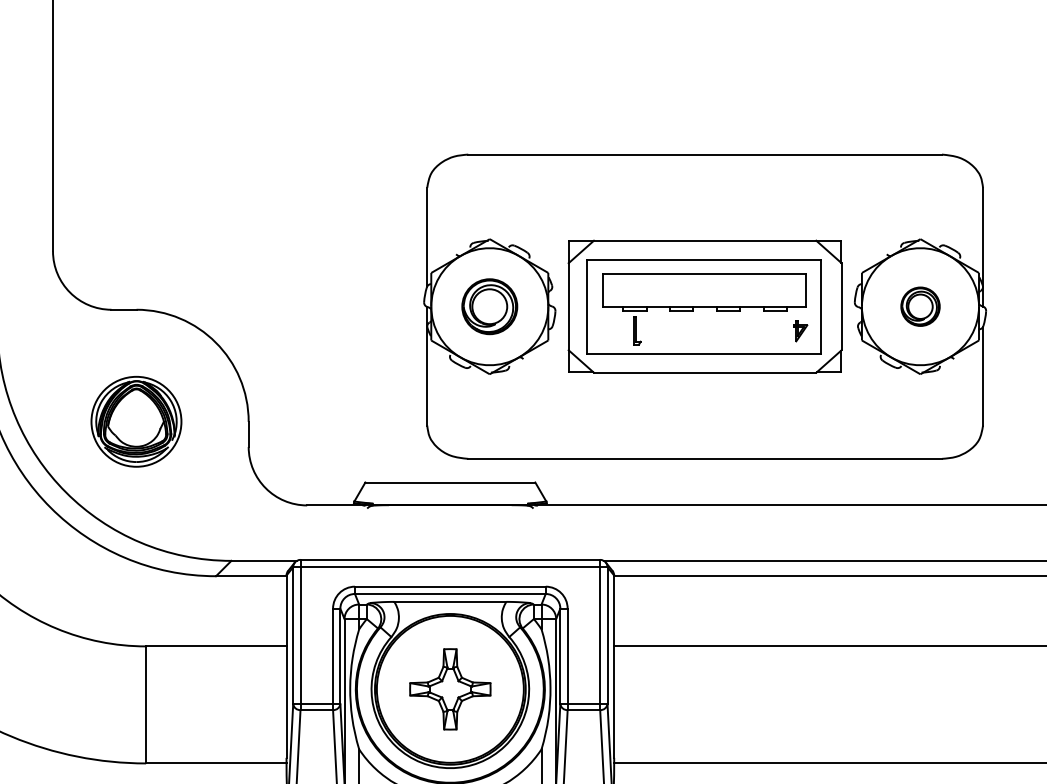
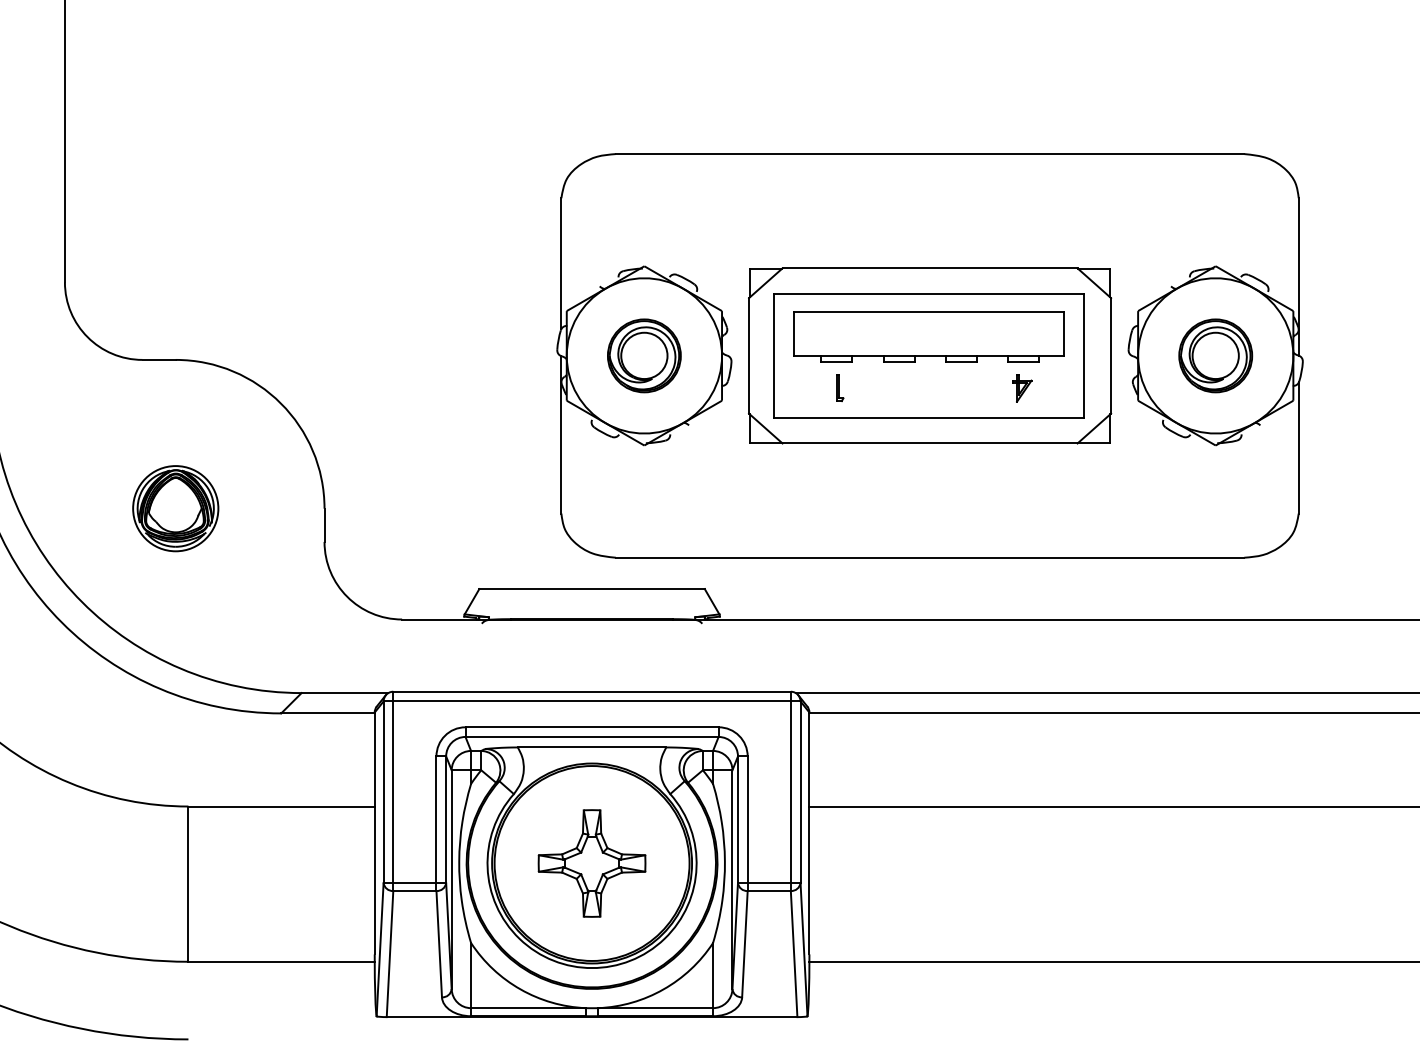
part: (920, 306) -> (1215, 355), size x1.43
part: (637, 331) -> (840, 388), size x0.71
part: (800, 331) -> (1022, 388), moved
part: (136, 421) -> (175, 508), size x0.71

